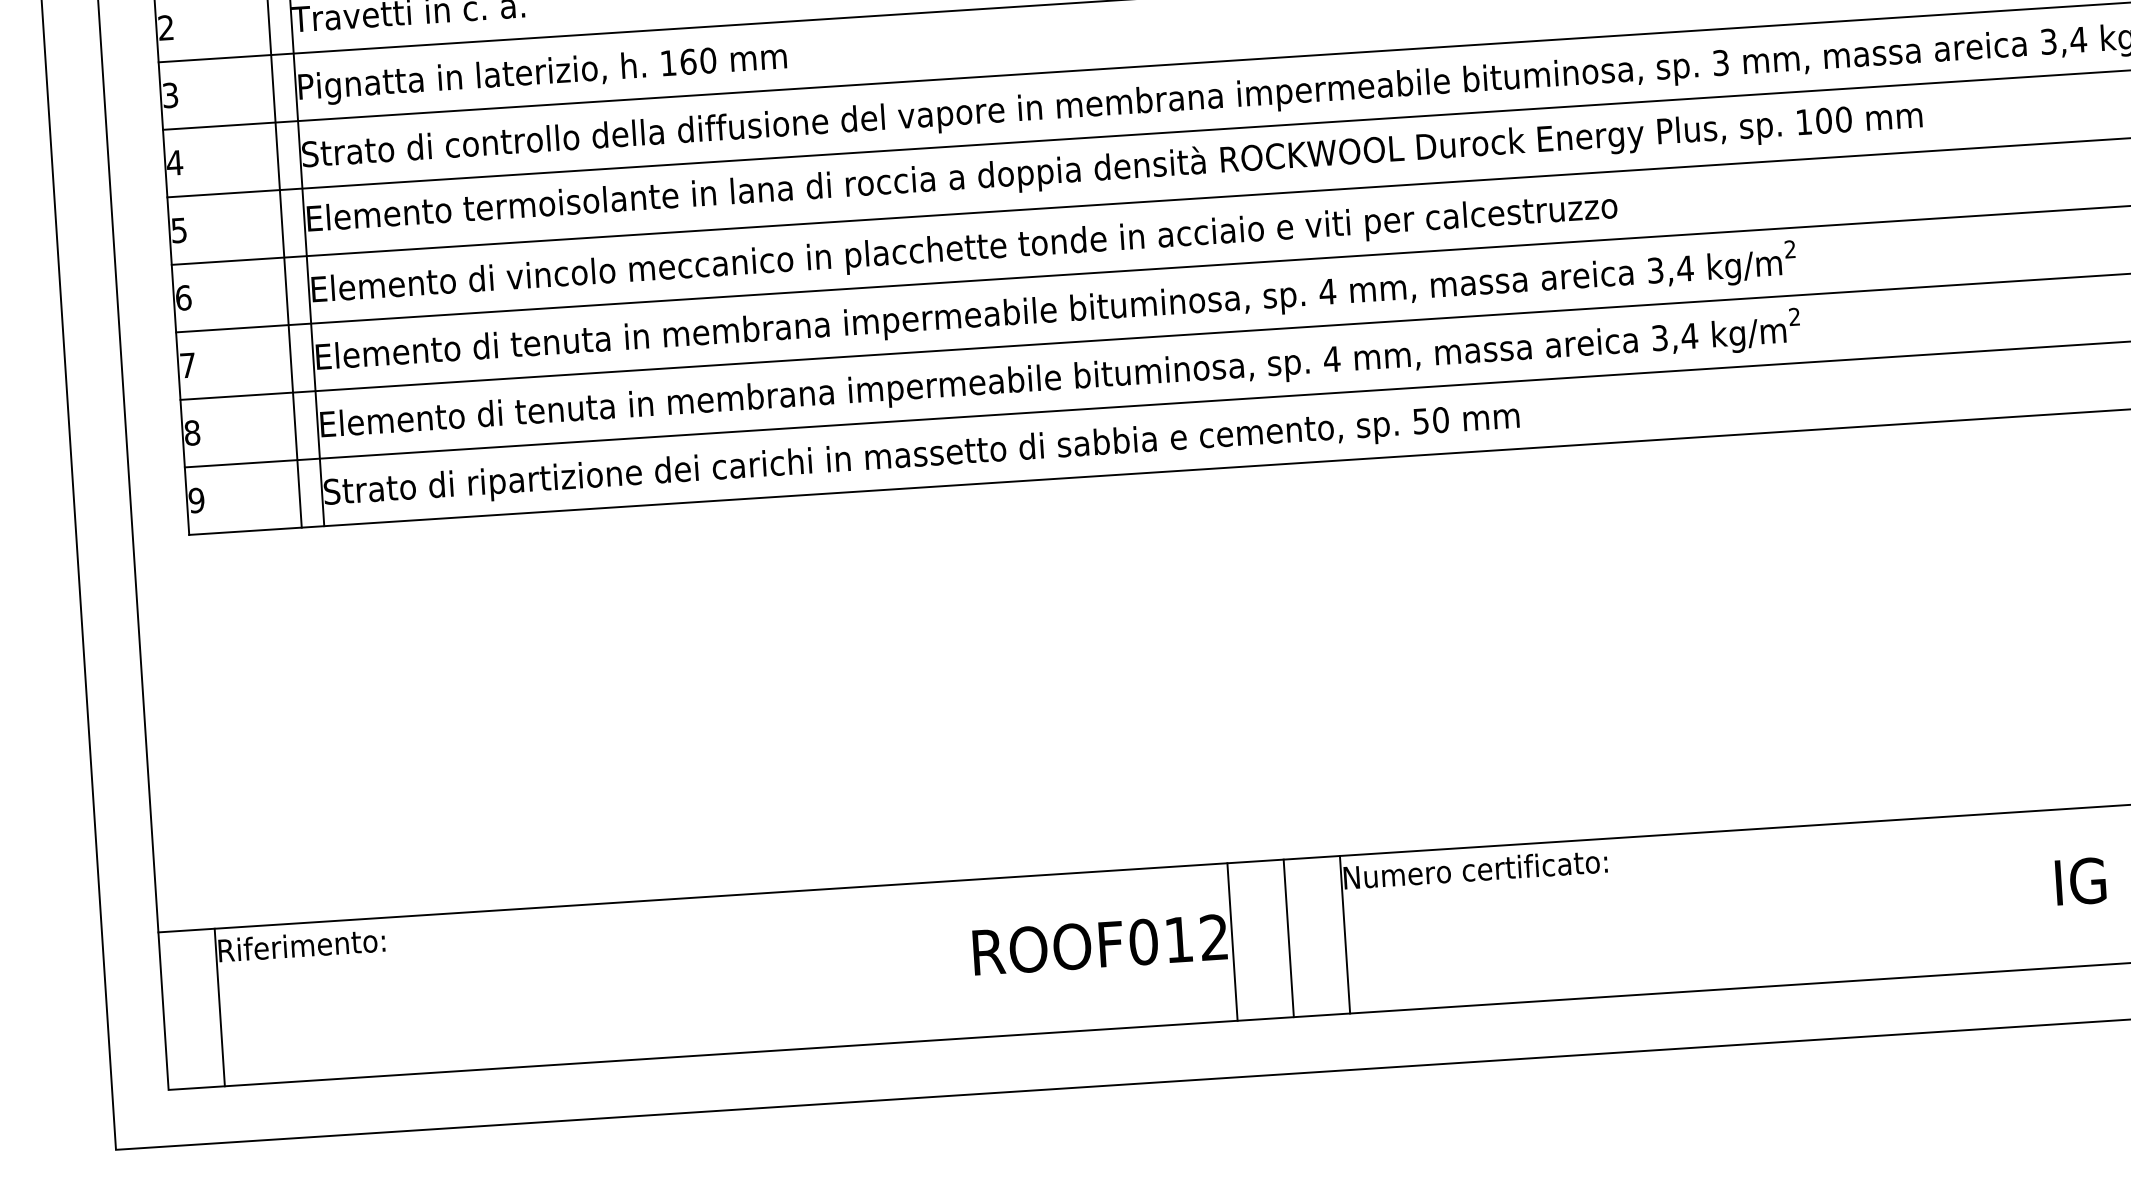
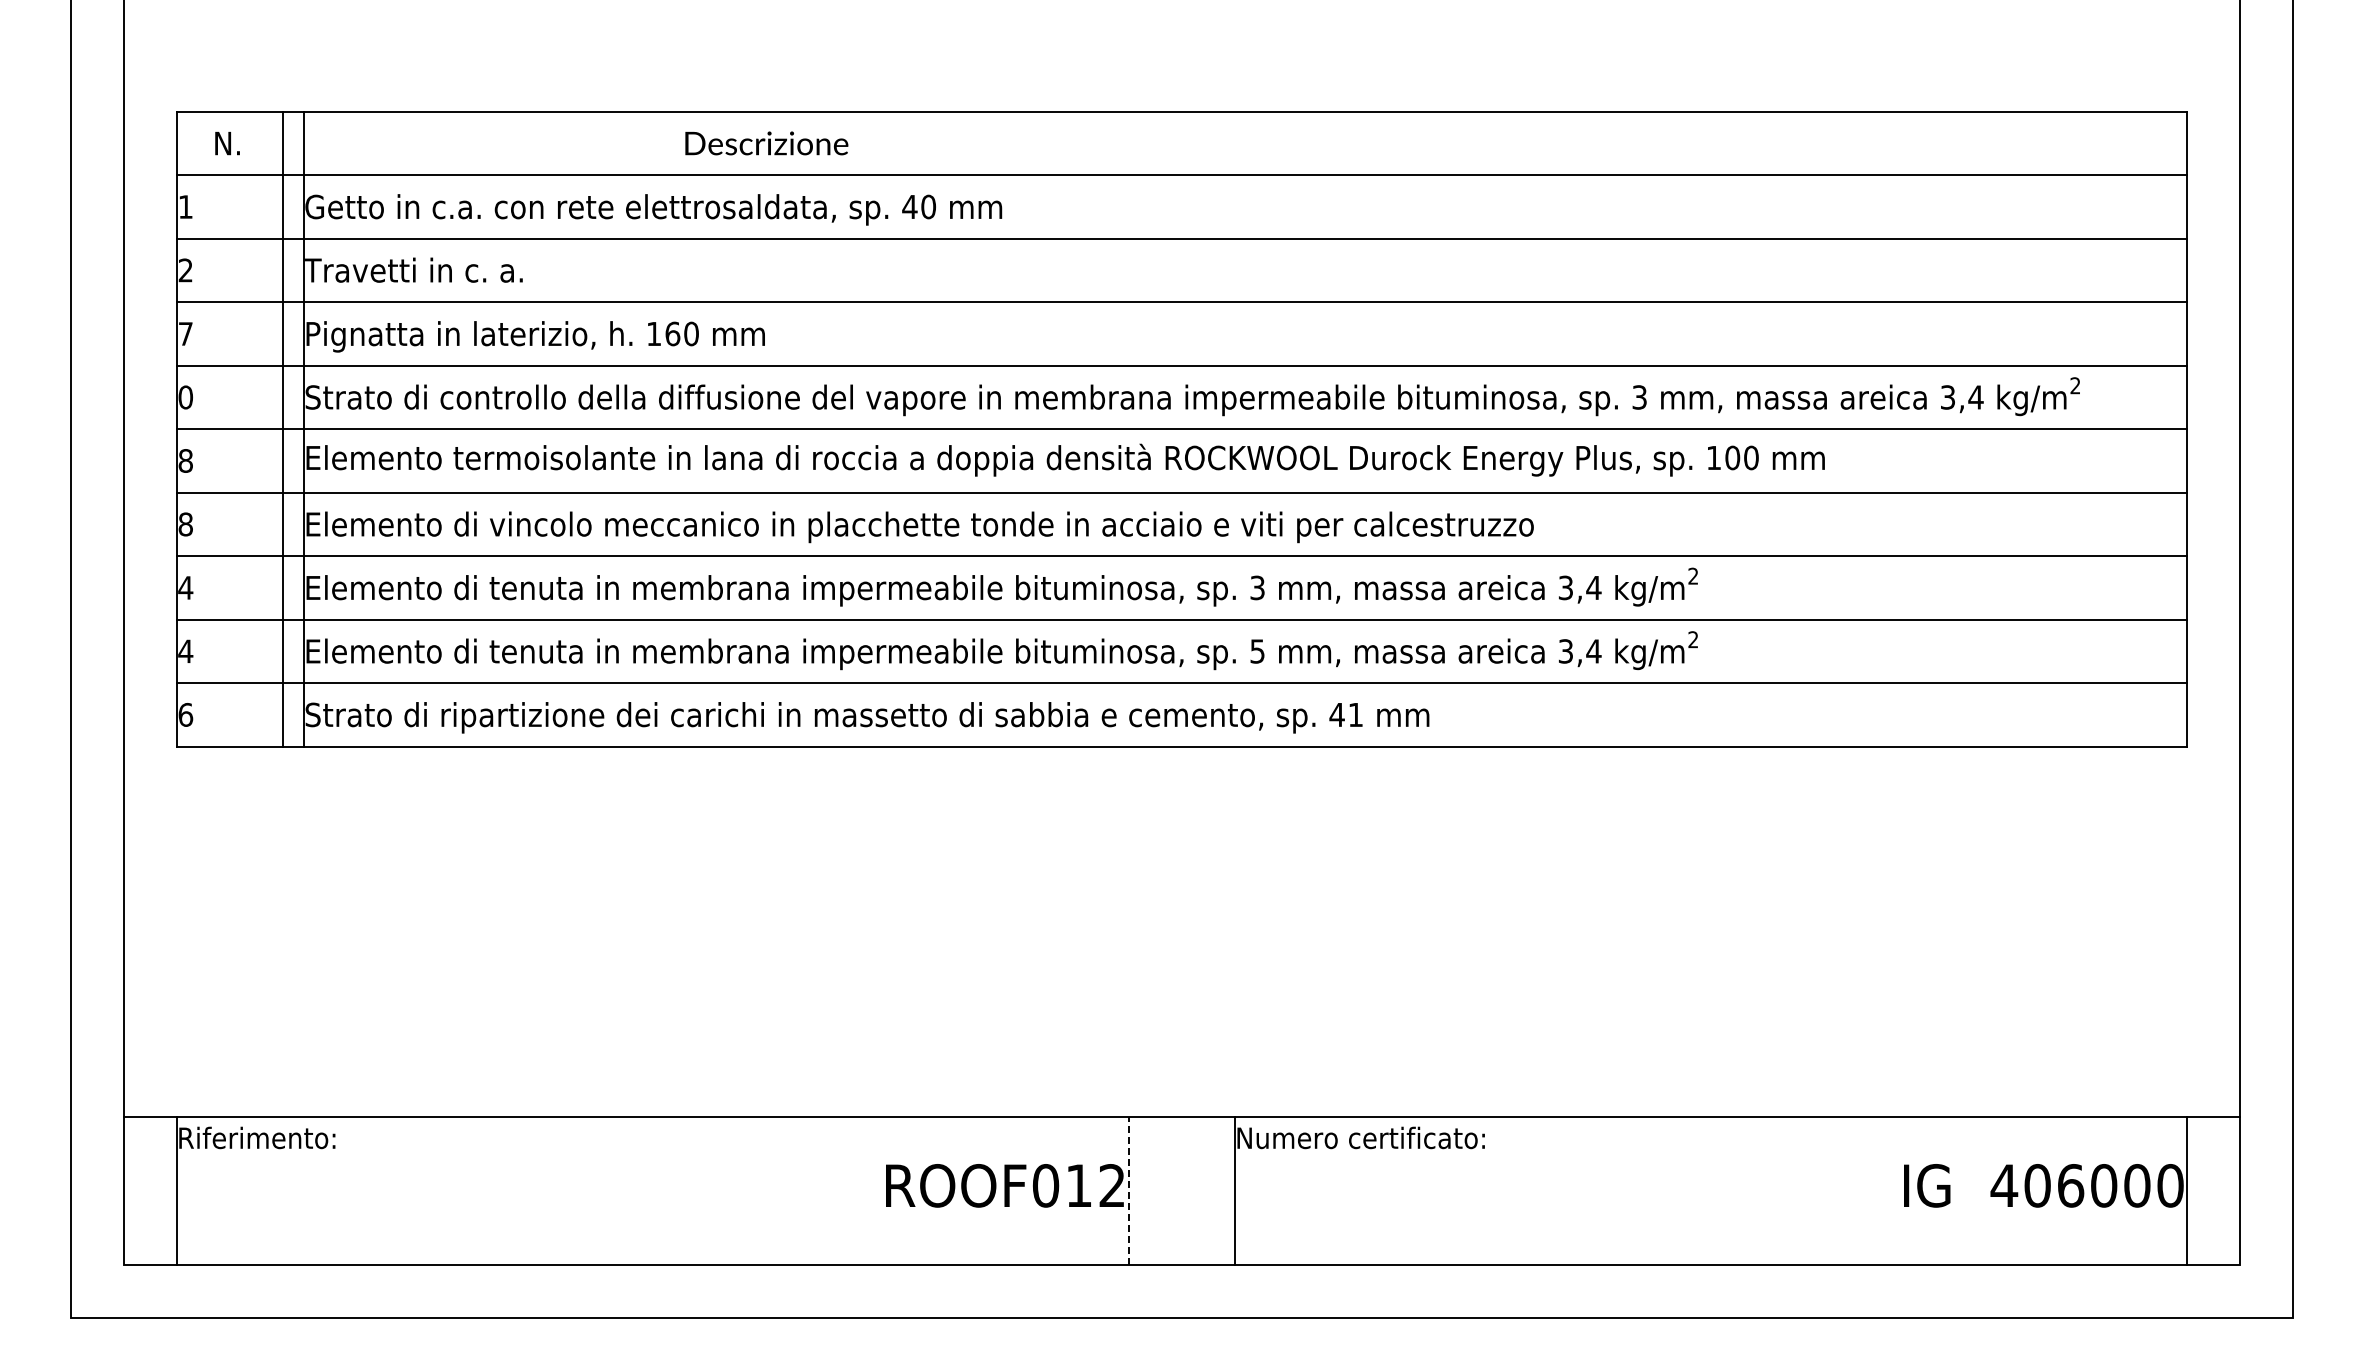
text: (170, 94) -> (185, 333), 3 -> 7
text: (174, 162) -> (185, 397), 4 -> 0
text: (178, 229) -> (185, 460), 5 -> 8
text: (1327, 291) -> (1257, 587), 4 -> 3
text: (183, 298) -> (185, 524), 6 -> 8
text: (1331, 359) -> (1257, 651), 4 -> 5
text: (187, 365) -> (185, 587), 7 -> 4
text: (1430, 420) -> (1346, 714), 50 -> 41
text: (192, 433) -> (185, 651), 8 -> 4
text: (196, 500) -> (185, 714), 9 -> 6
line: (1288, 938) -> (1181, 1191), removed
line: (1232, 941) -> (1129, 1190), solid -> dashed

